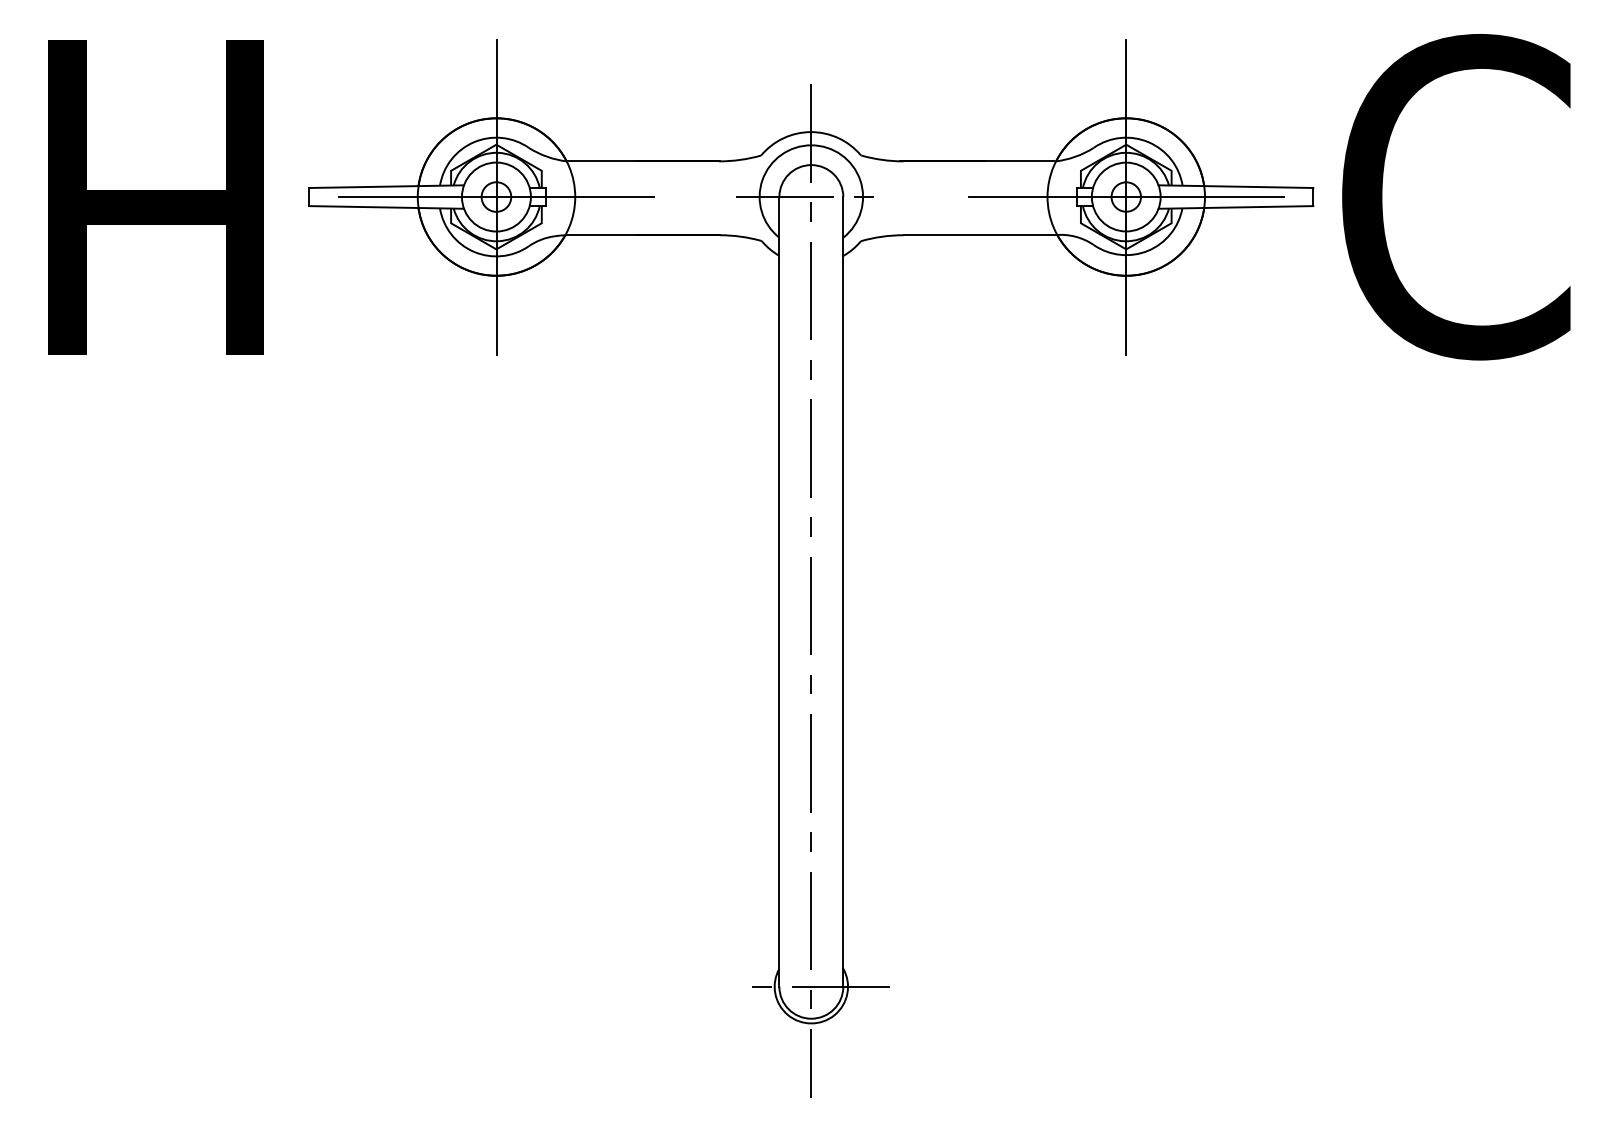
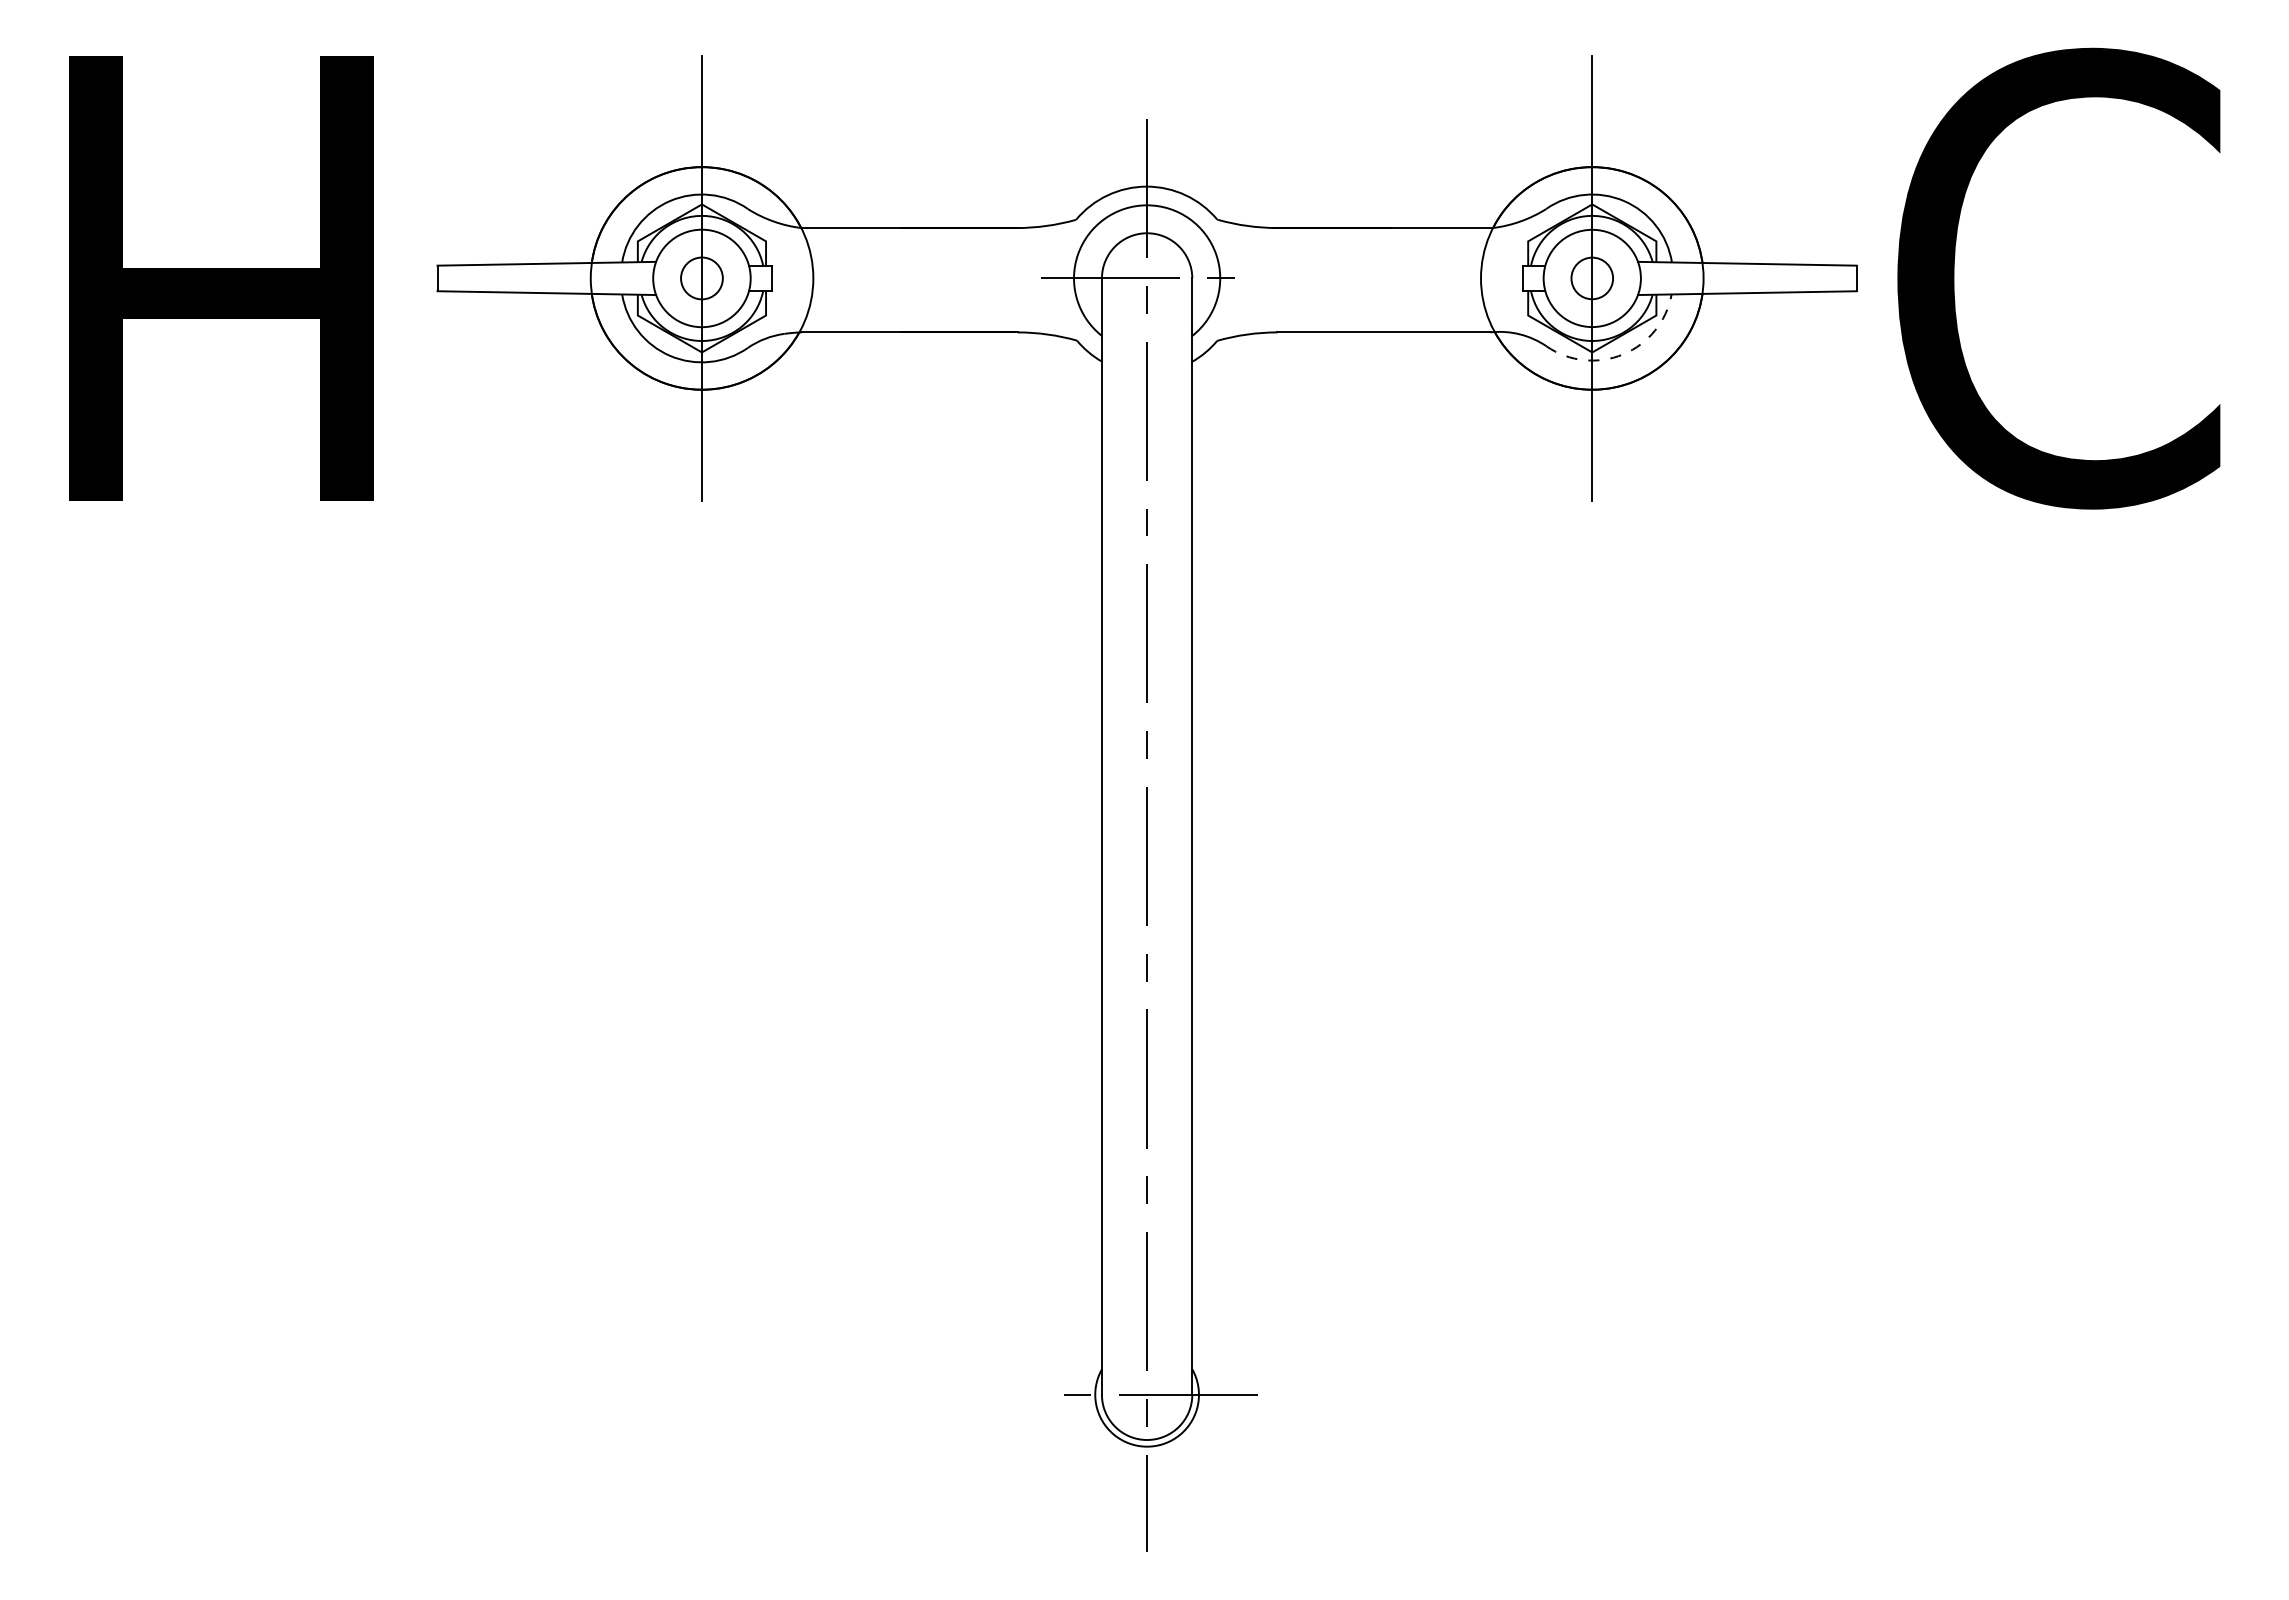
line: (496, 197) -> (701, 278), removed
line: (1125, 197) -> (1591, 278), removed
arc: (1148, 250) -> (1623, 354), solid -> dashed

